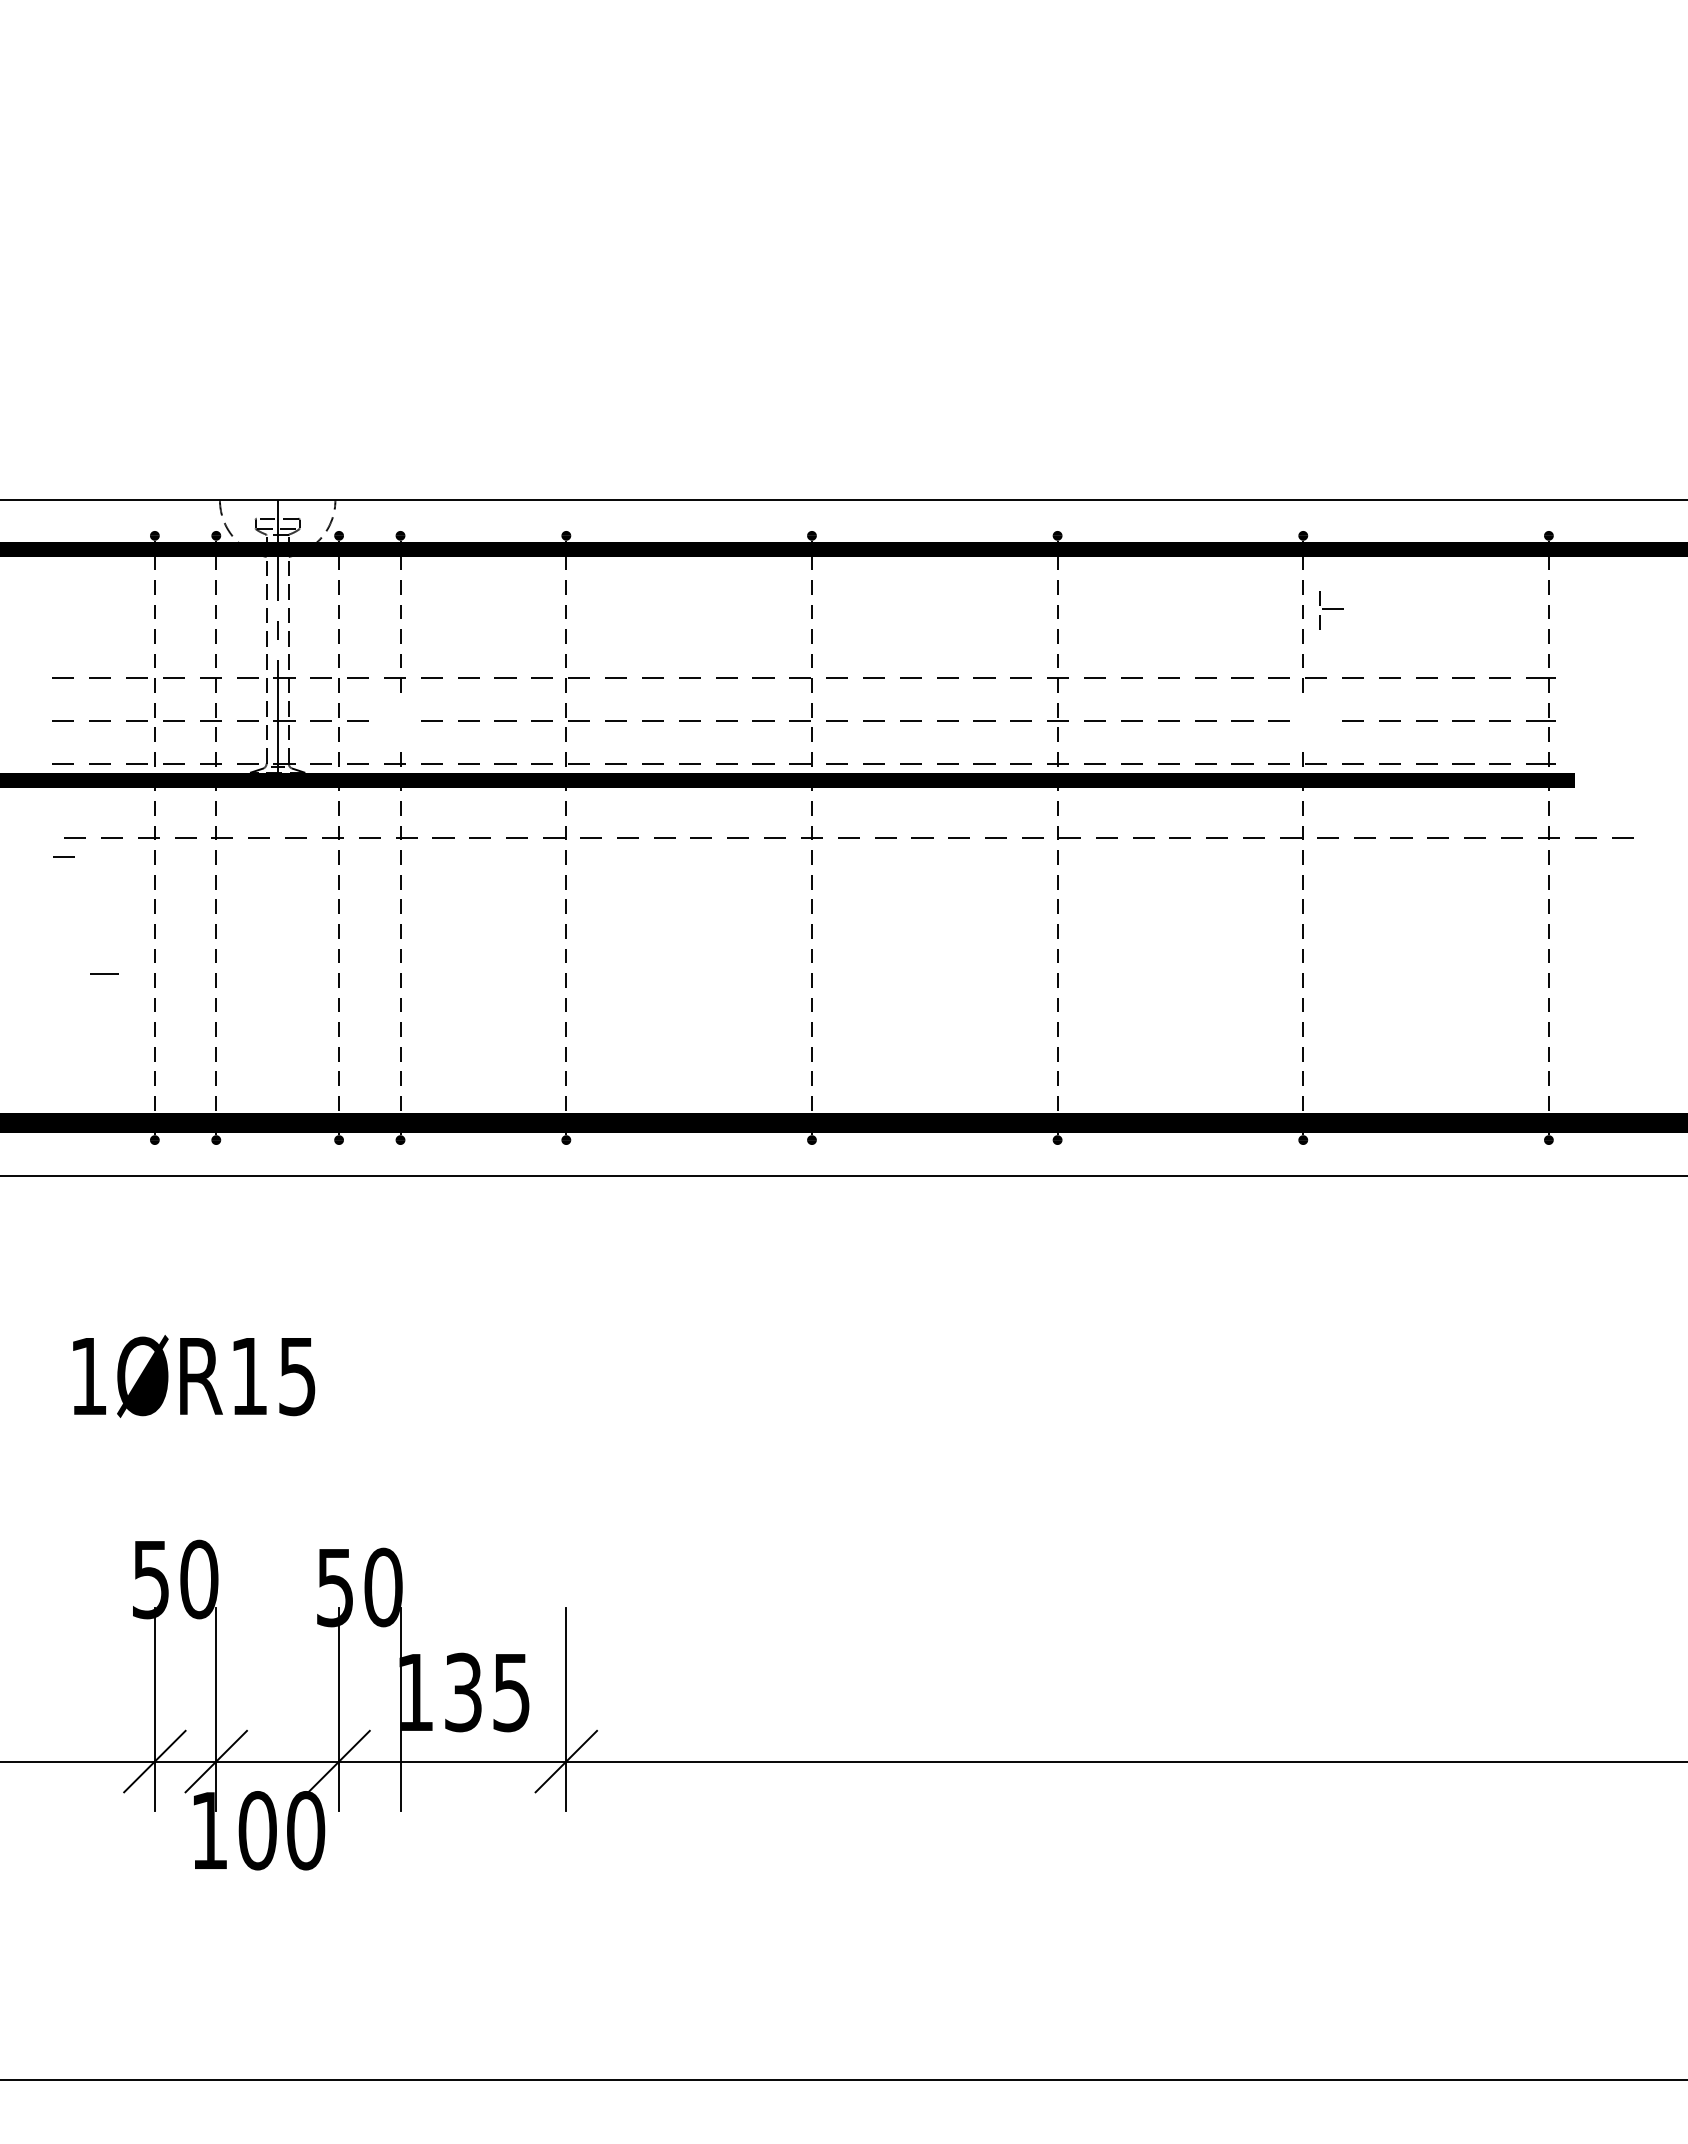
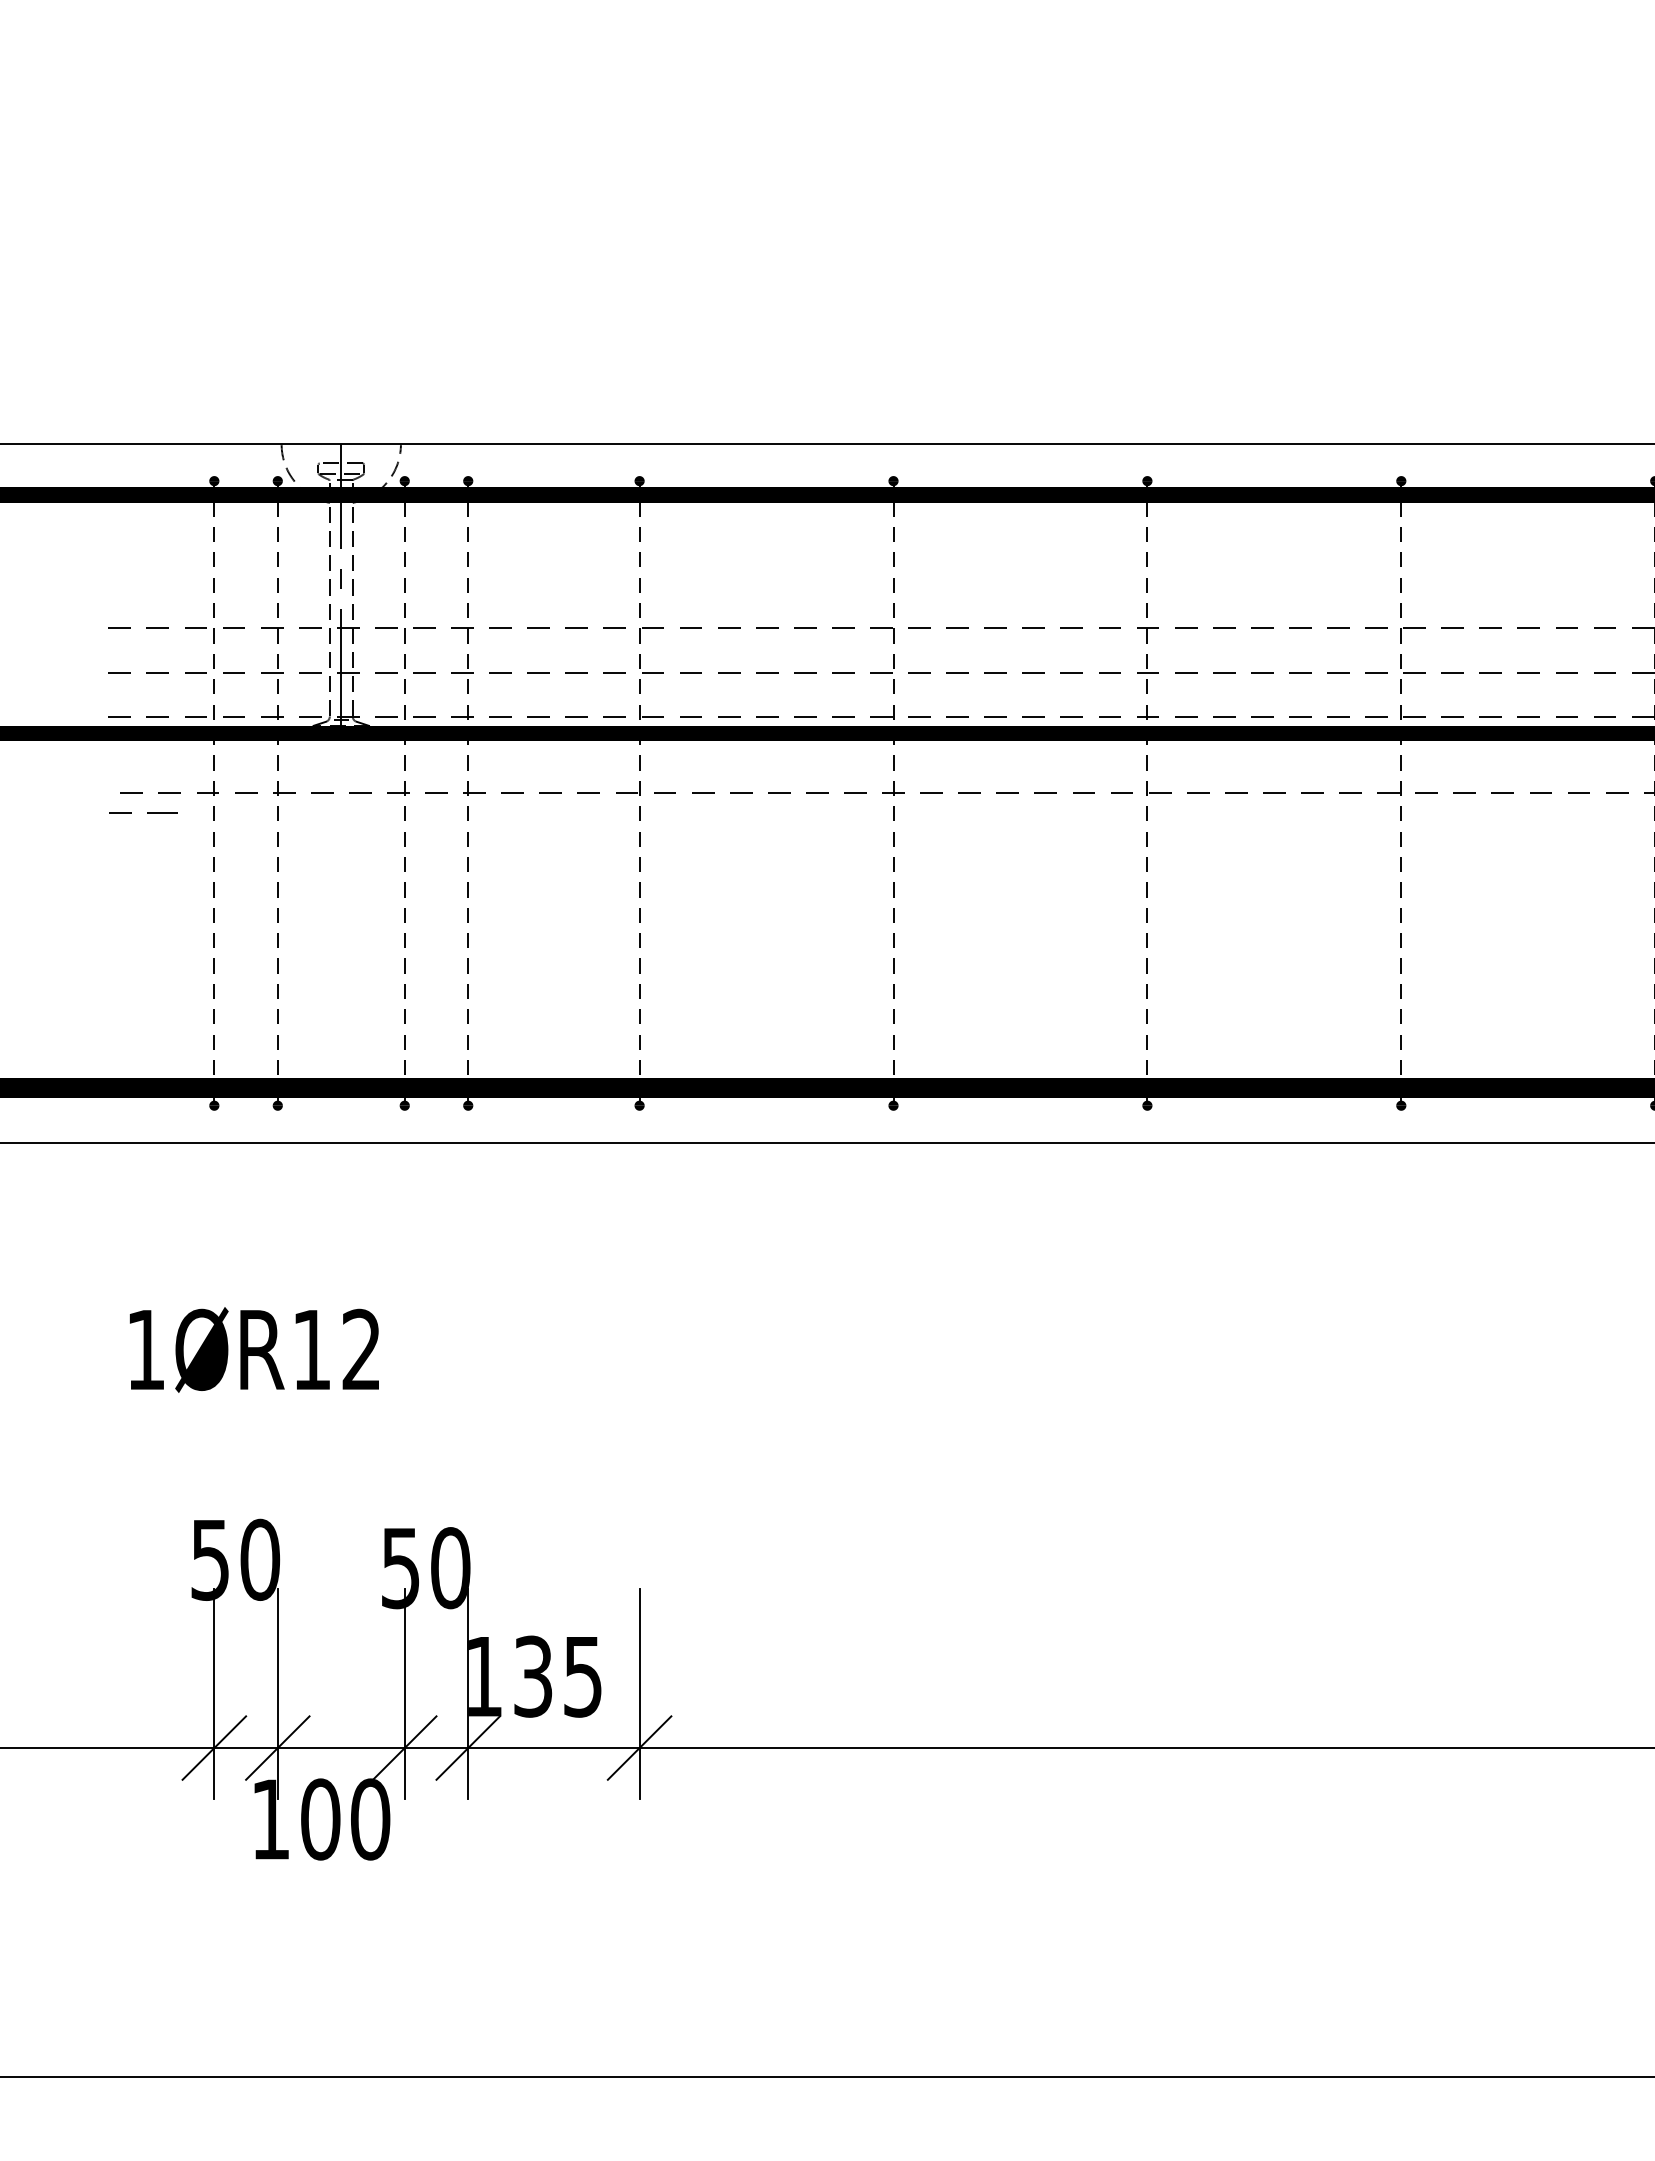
part: (1331, 610) -> (1412, 674), moved
part: (394, 722) -> (462, 674), added
line: (104, 973) -> (162, 812), moved
text: (297, 1376) -> (361, 1350), 1ØR15 -> 1ØR12
line: (400, 1761) -> (468, 1747), added

